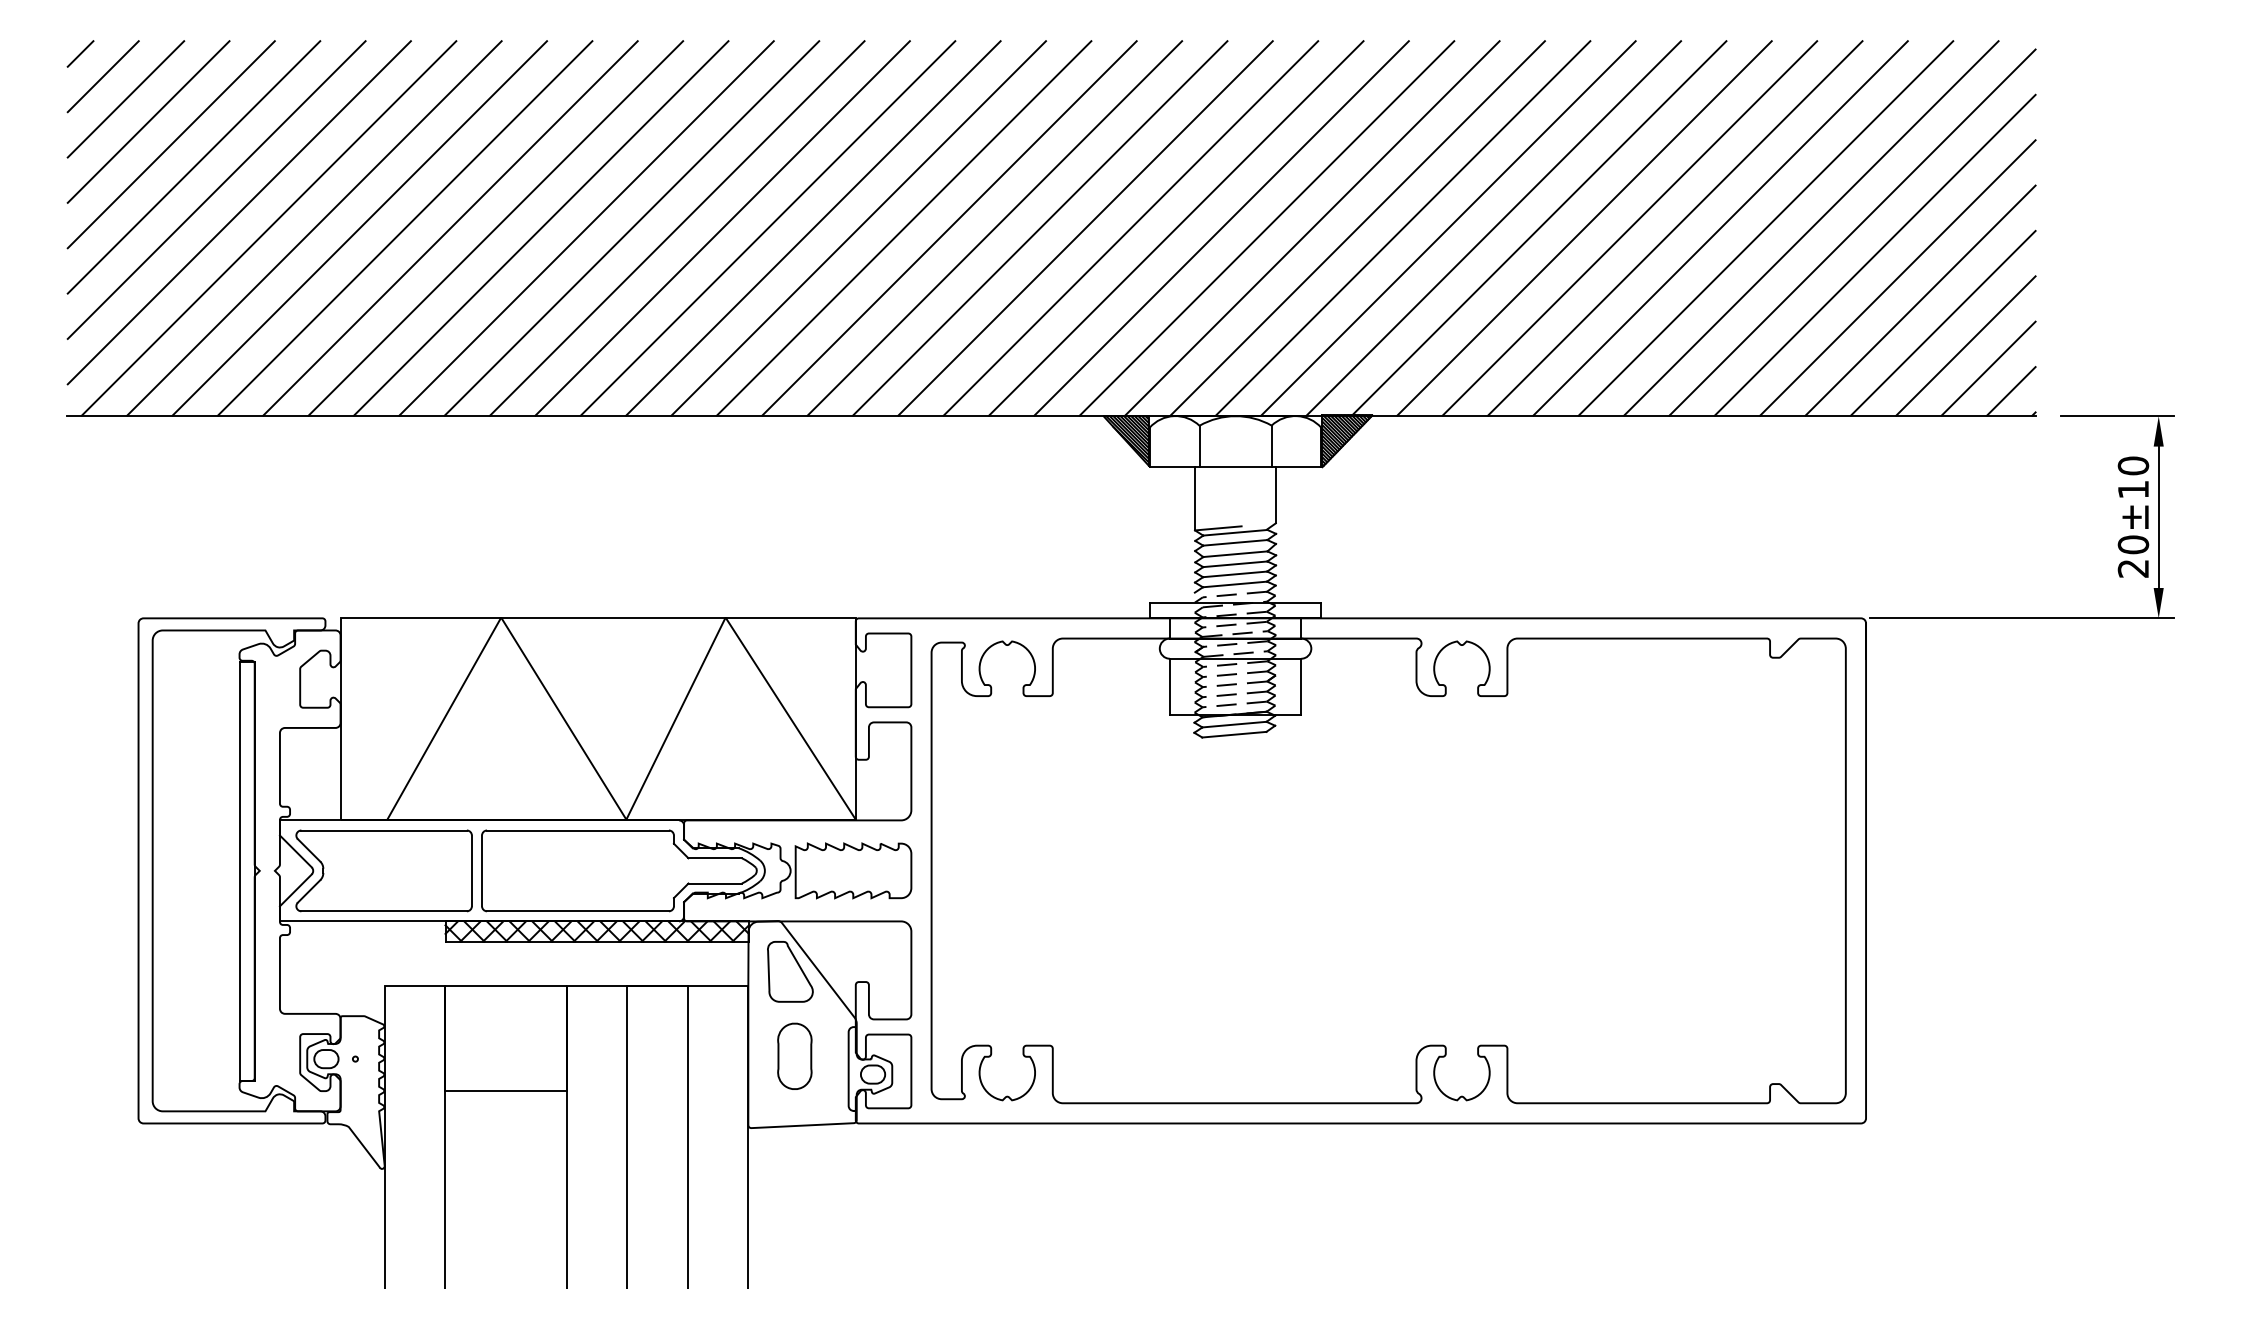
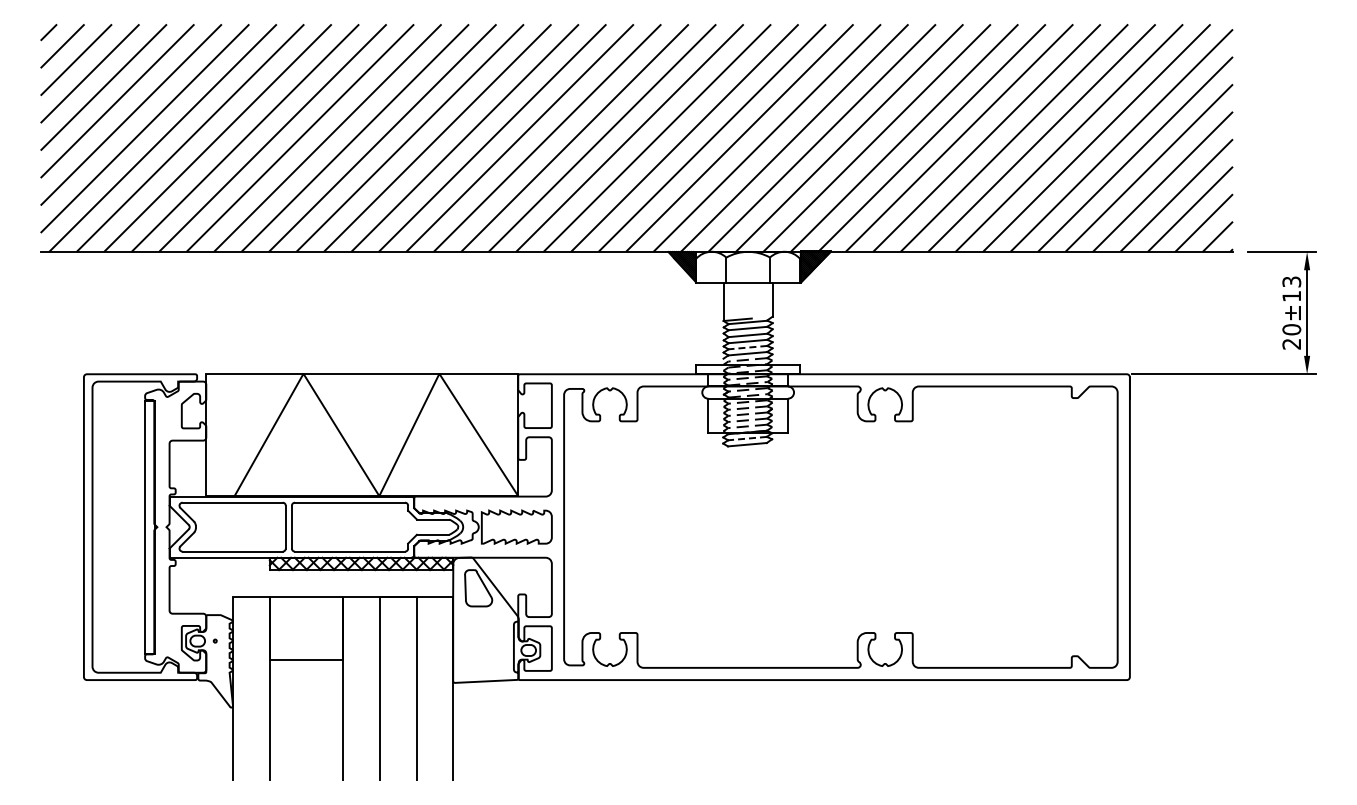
text: (2132, 465) -> (1291, 281), 20±10 -> 20±13
line: (1234, 574) -> (747, 347), solid -> dashed
line: (1234, 724) -> (747, 438), solid -> dashed
part: (795, 1056) -> (481, 639), removed

